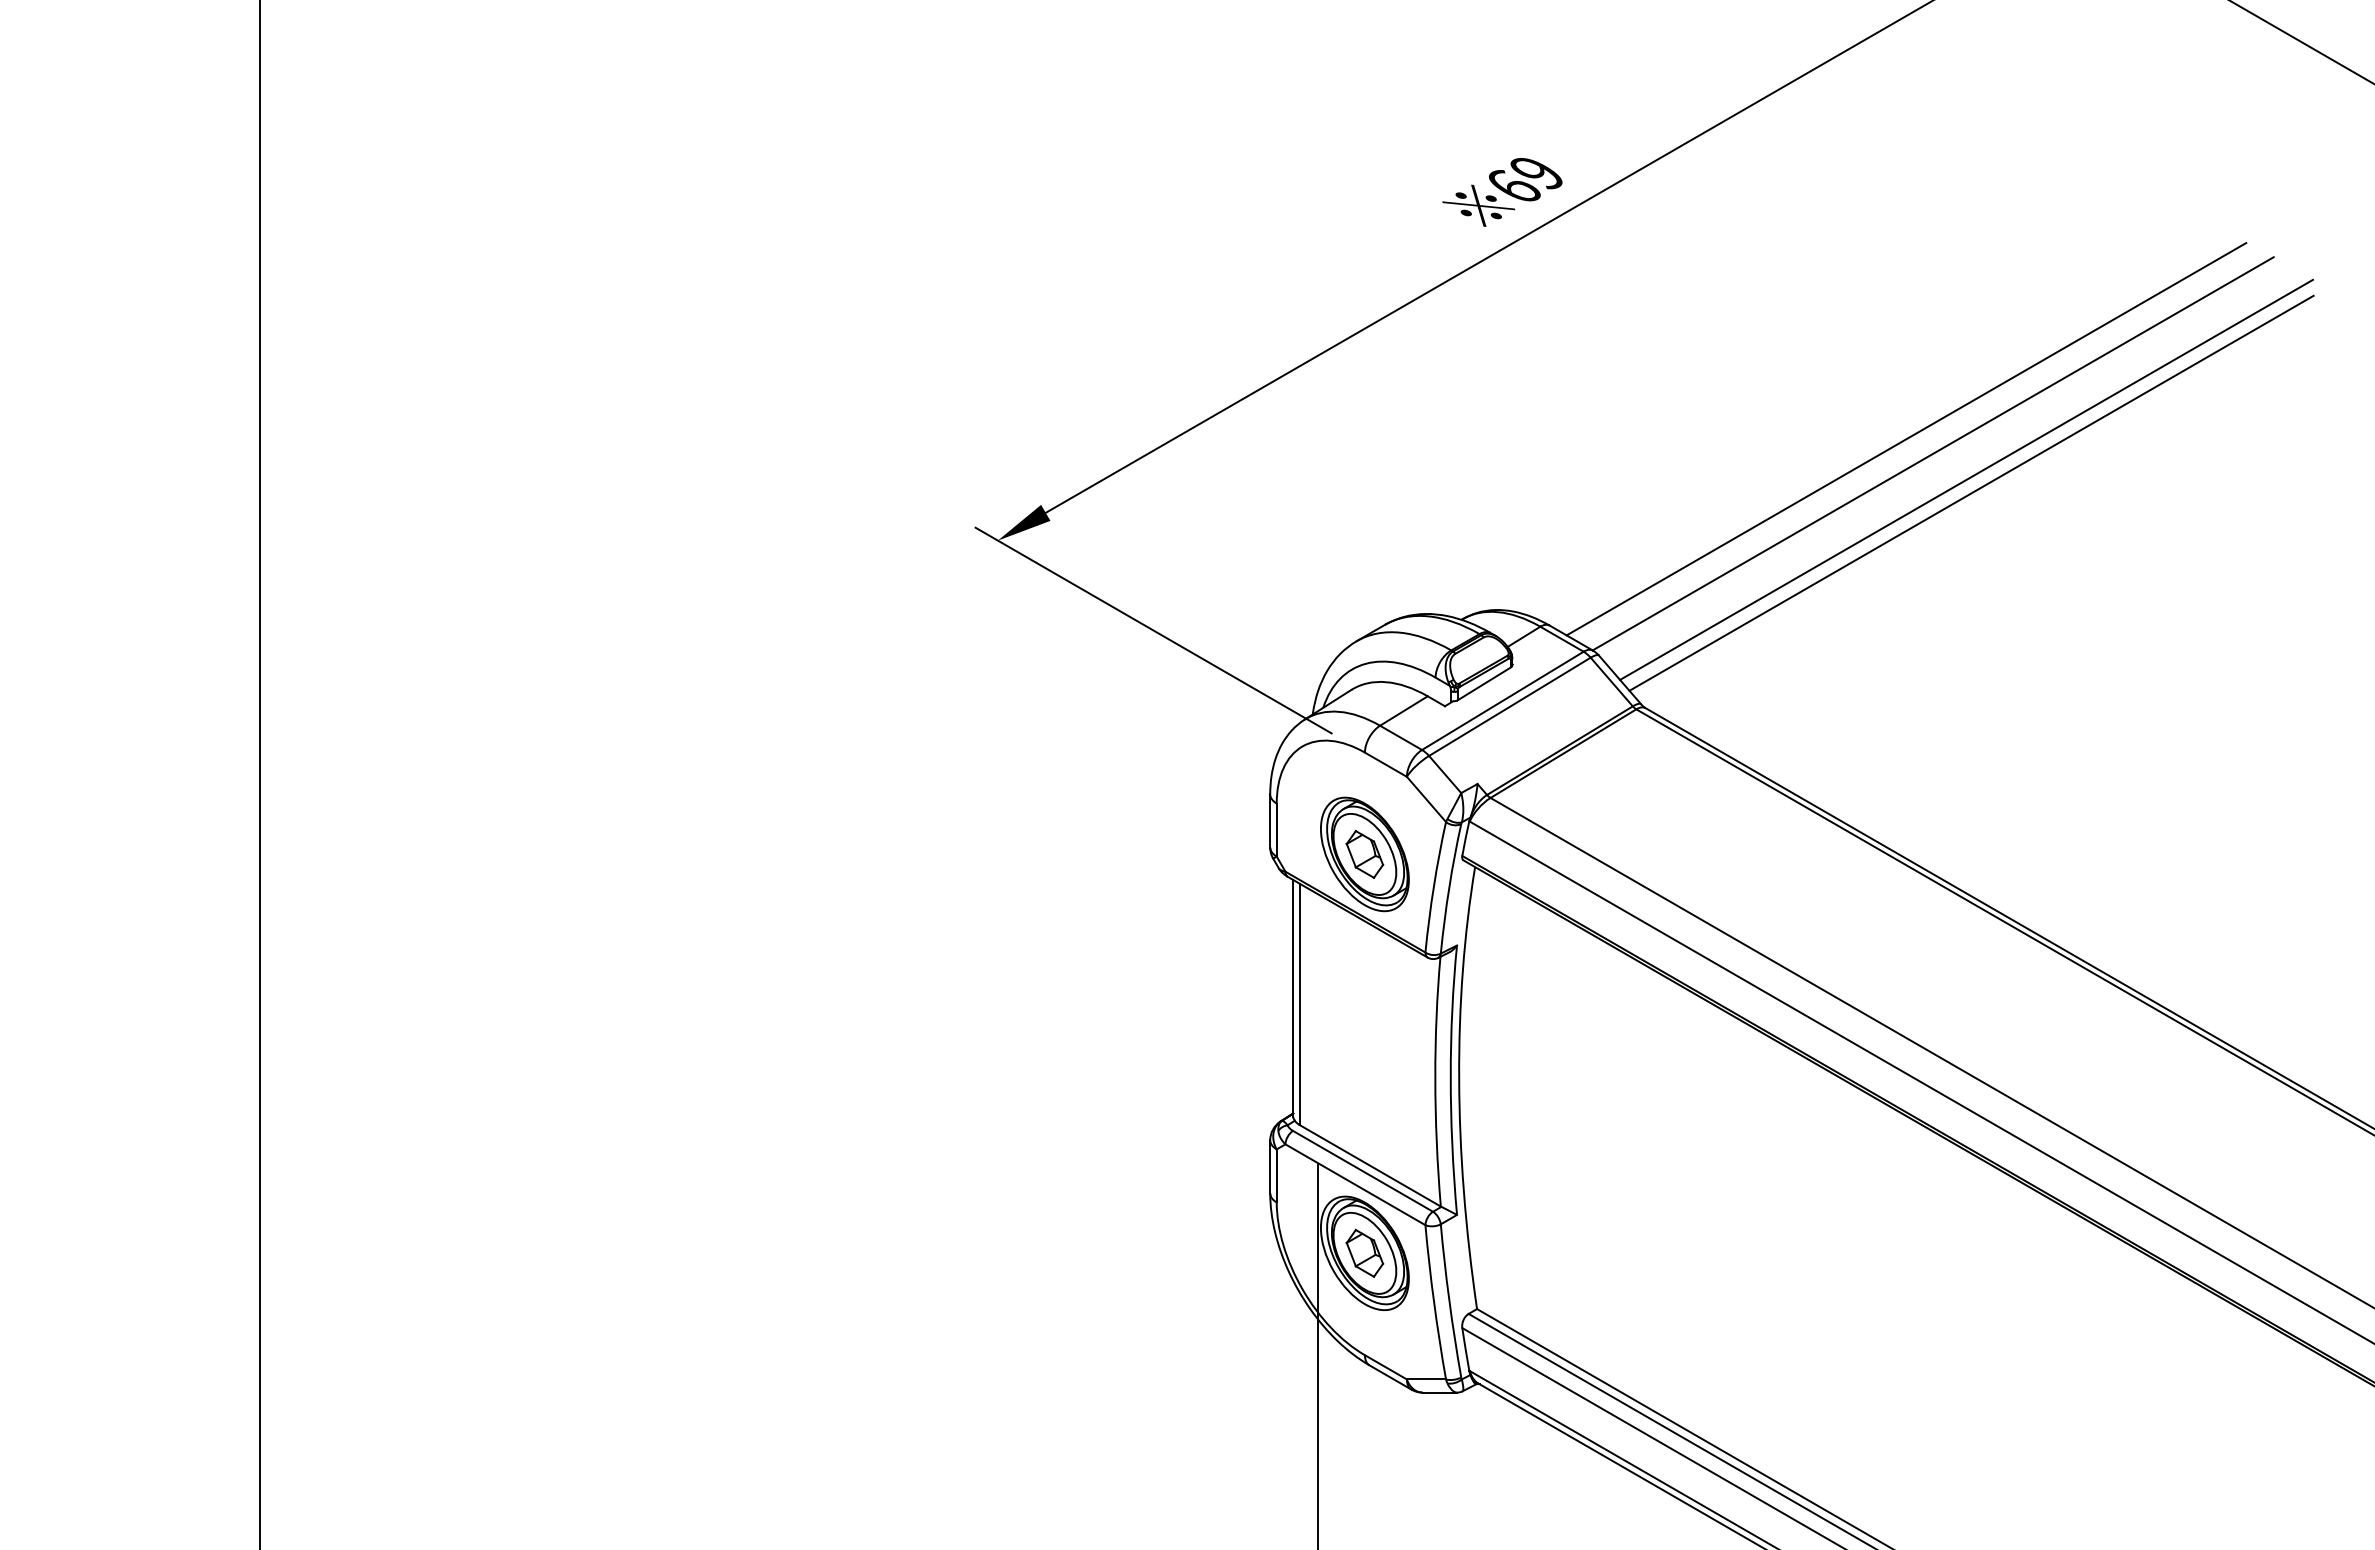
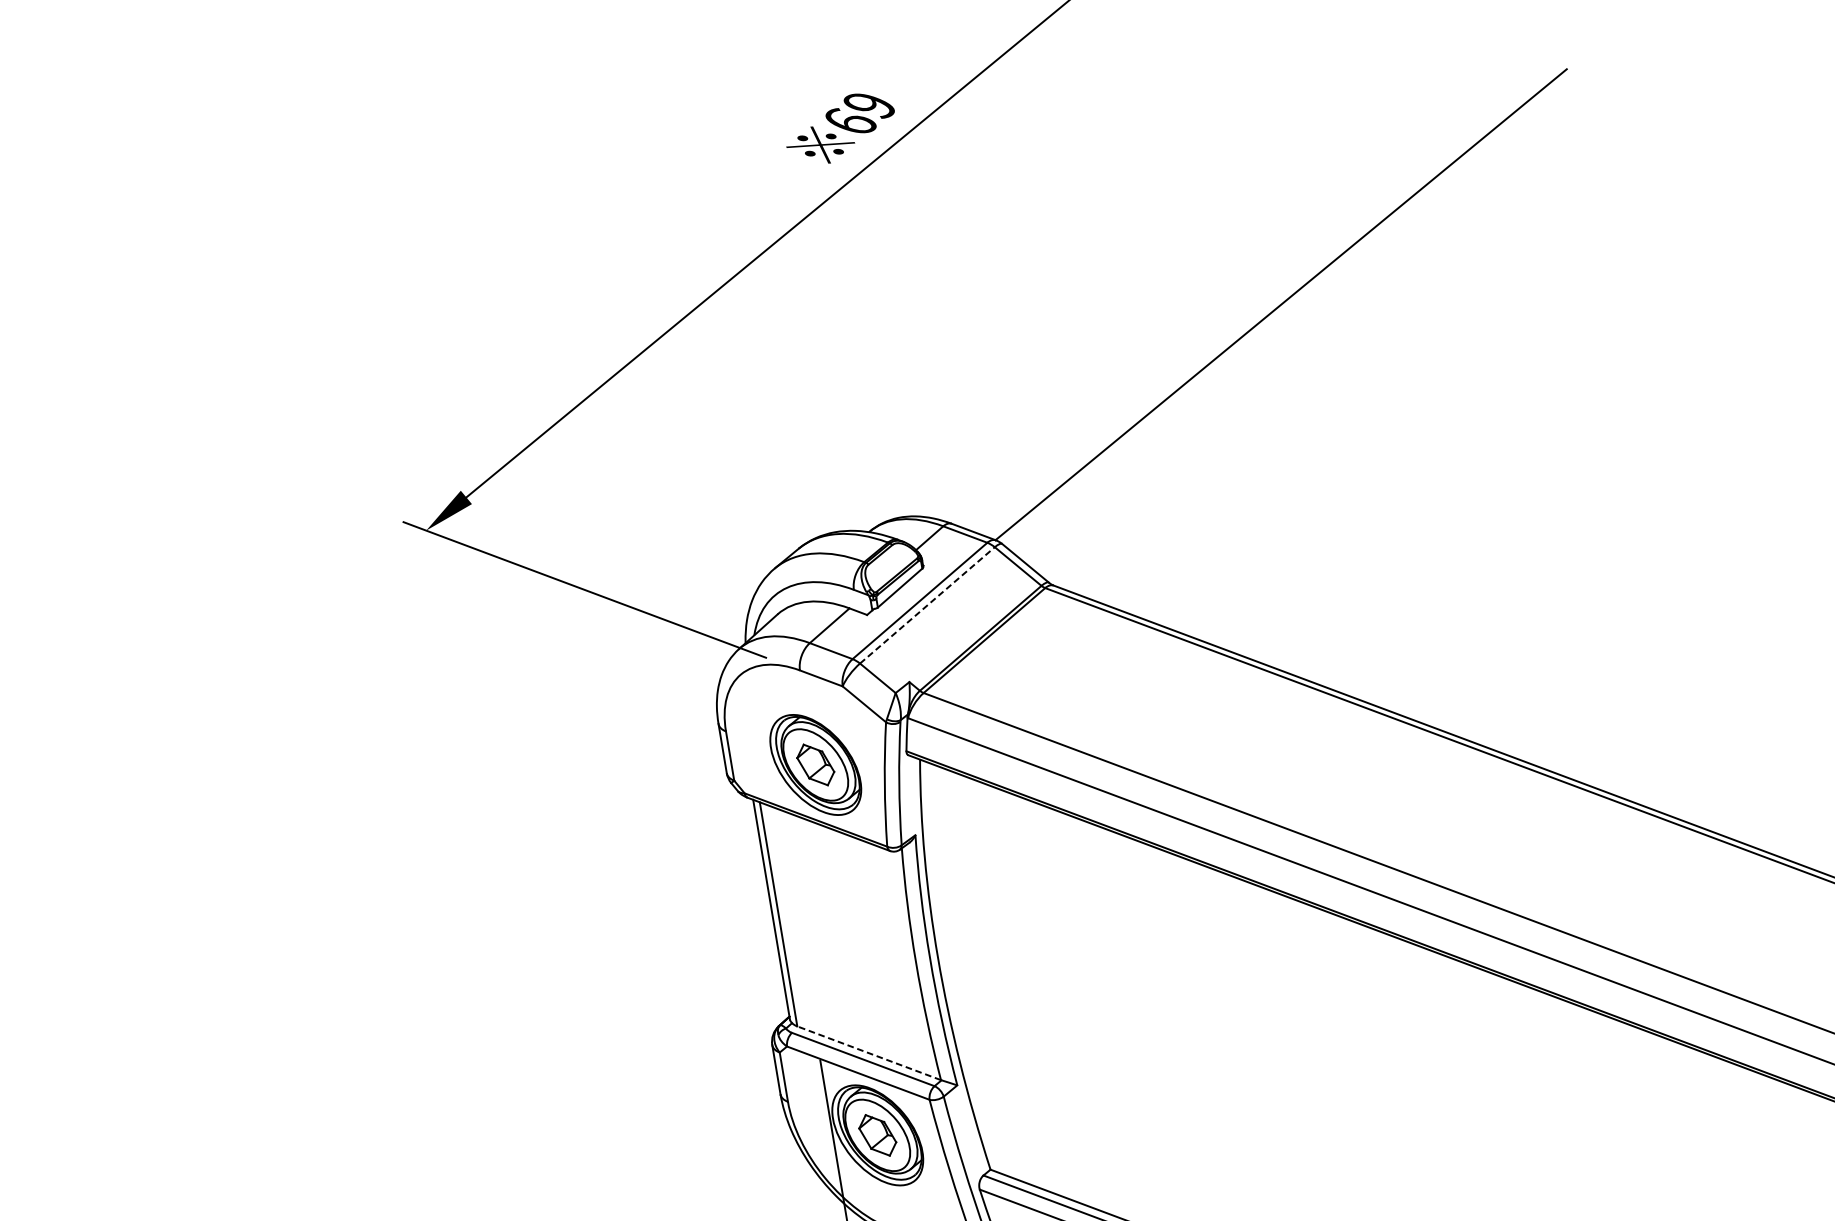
line: (1906, 439) -> (1254, 295), removed
line: (1966, 479) -> (1316, 323), removed
line: (1971, 492) -> (1322, 334), removed
line: (1509, 706) -> (927, 605), solid -> dashed
line: (1369, 1165) -> (868, 1053), solid -> dashed

